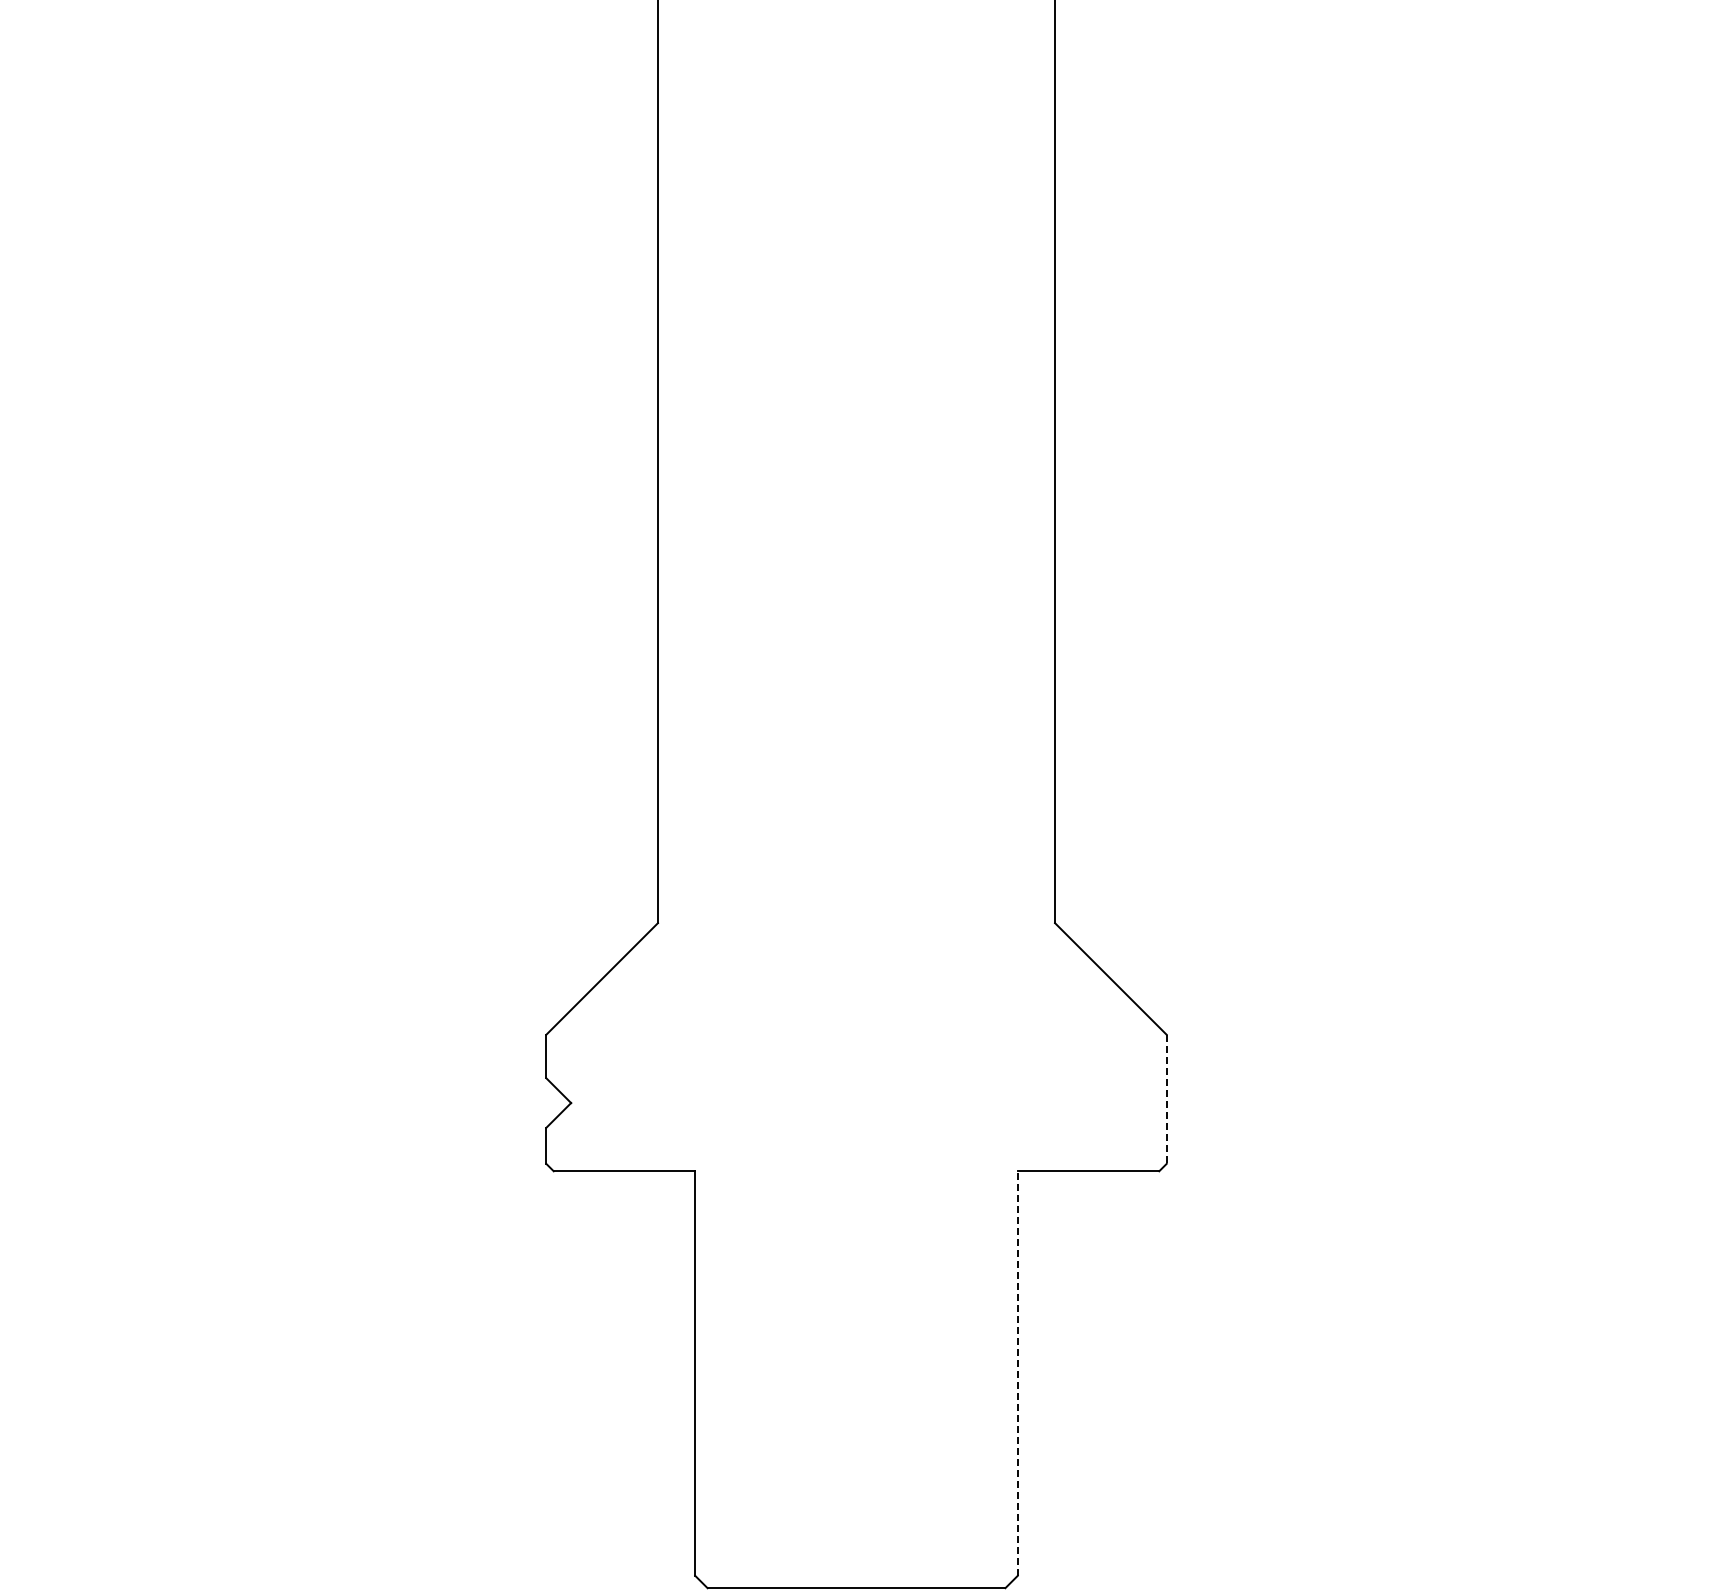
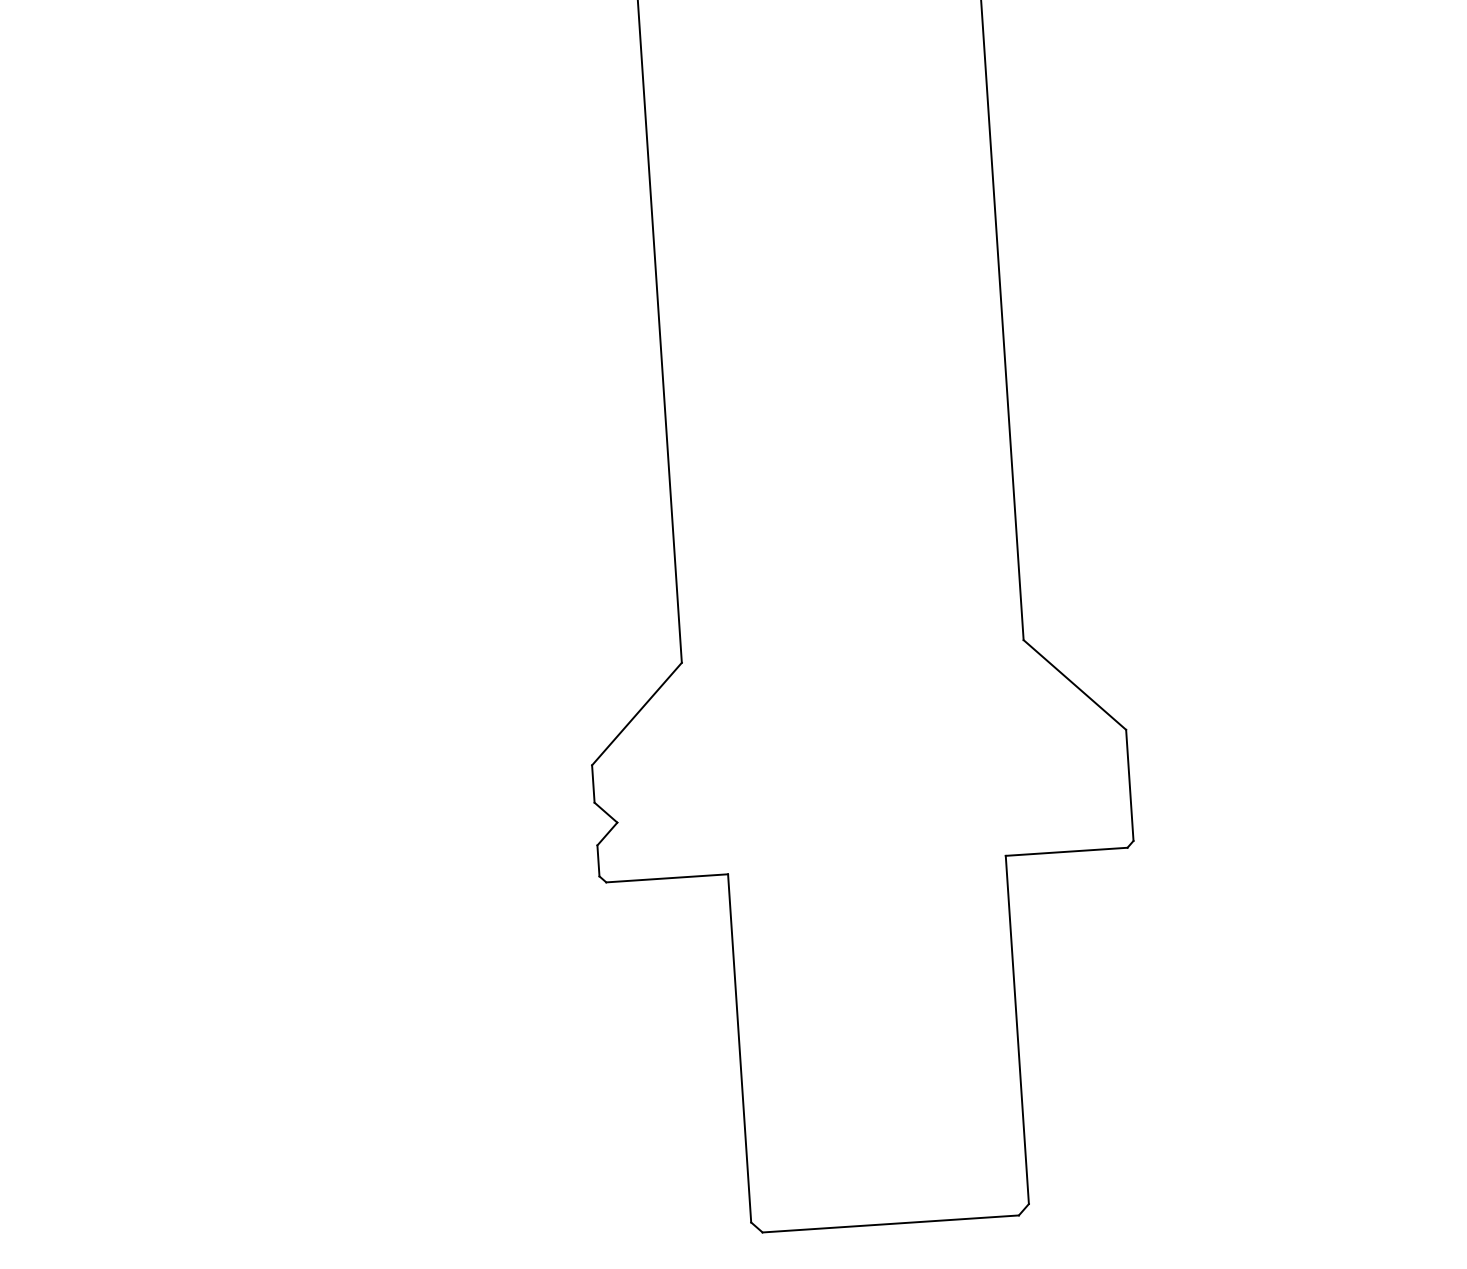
line: (1166, 1099) -> (1129, 785), dashed -> solid
line: (1017, 1373) -> (1017, 1029), dashed -> solid

